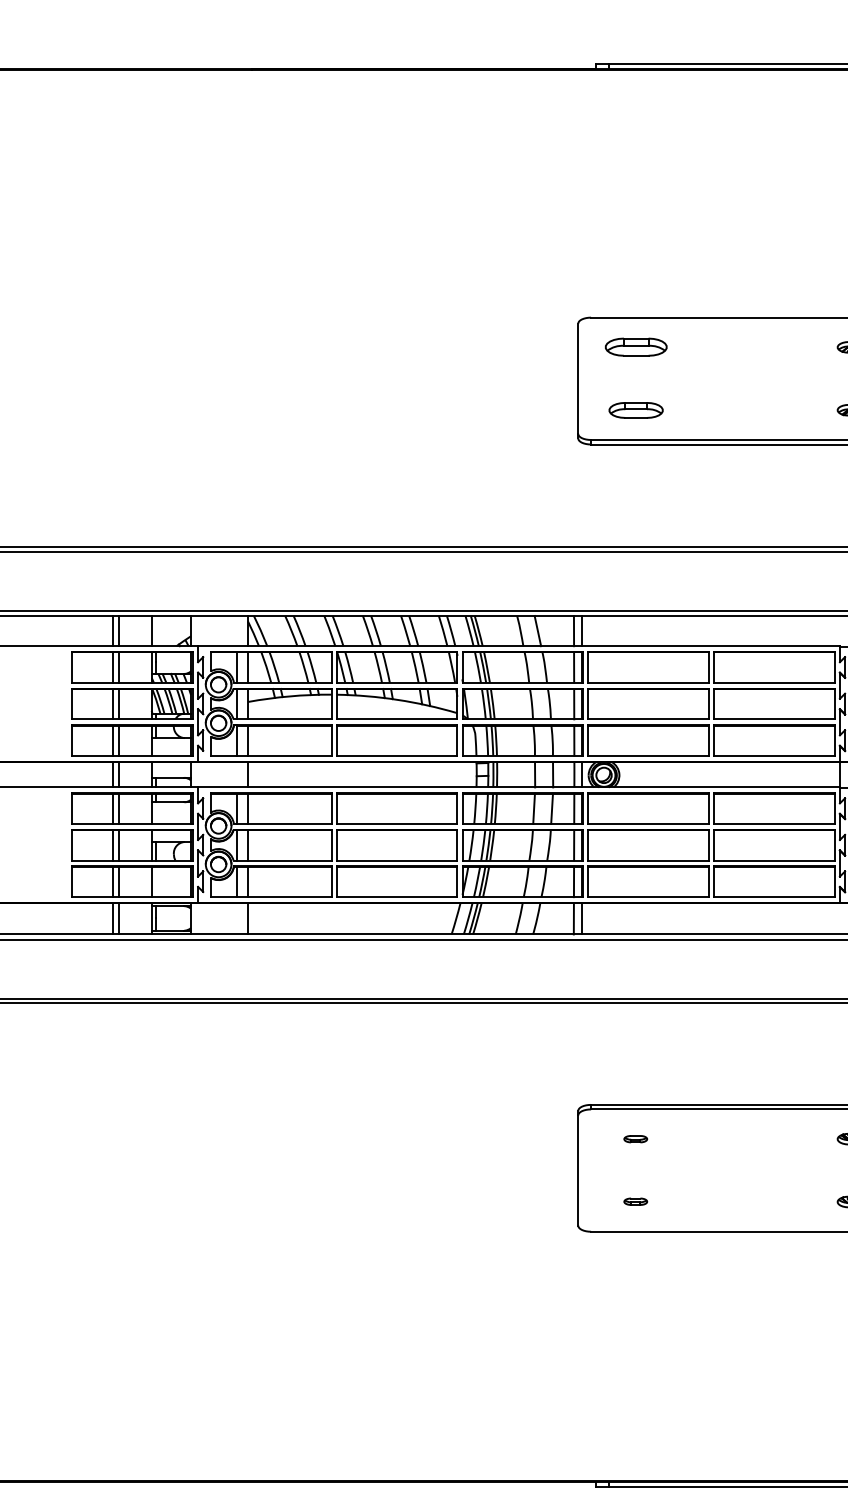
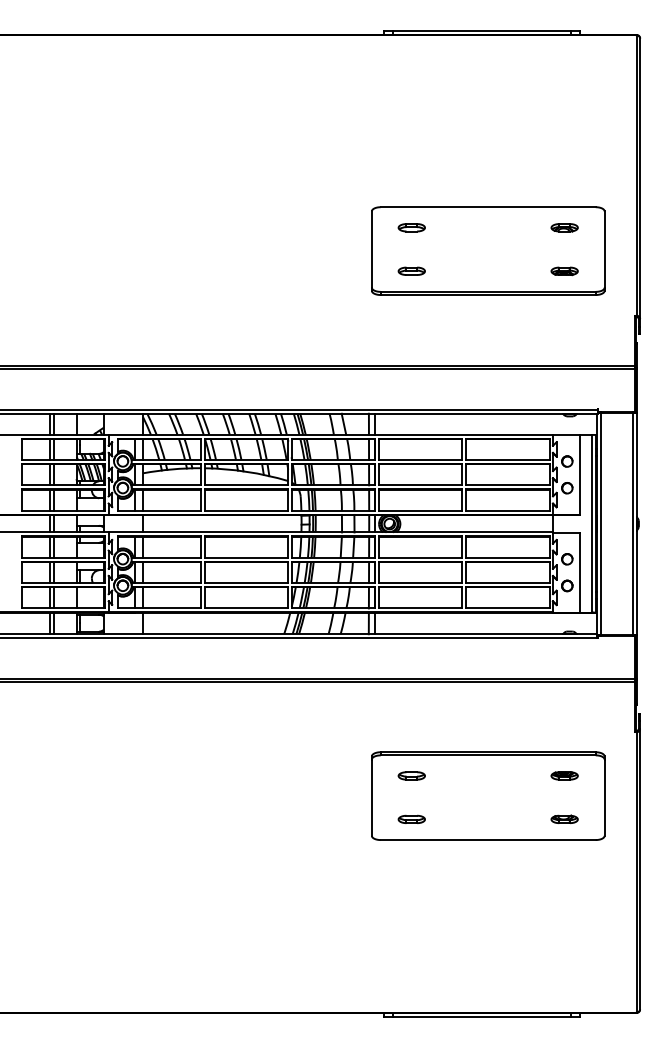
part: (635, 346) -> (411, 227), size x0.62
part: (635, 409) -> (411, 270), size x0.71
part: (635, 1138) -> (411, 775), size x1.67
part: (635, 1200) -> (411, 818), size x1.67

